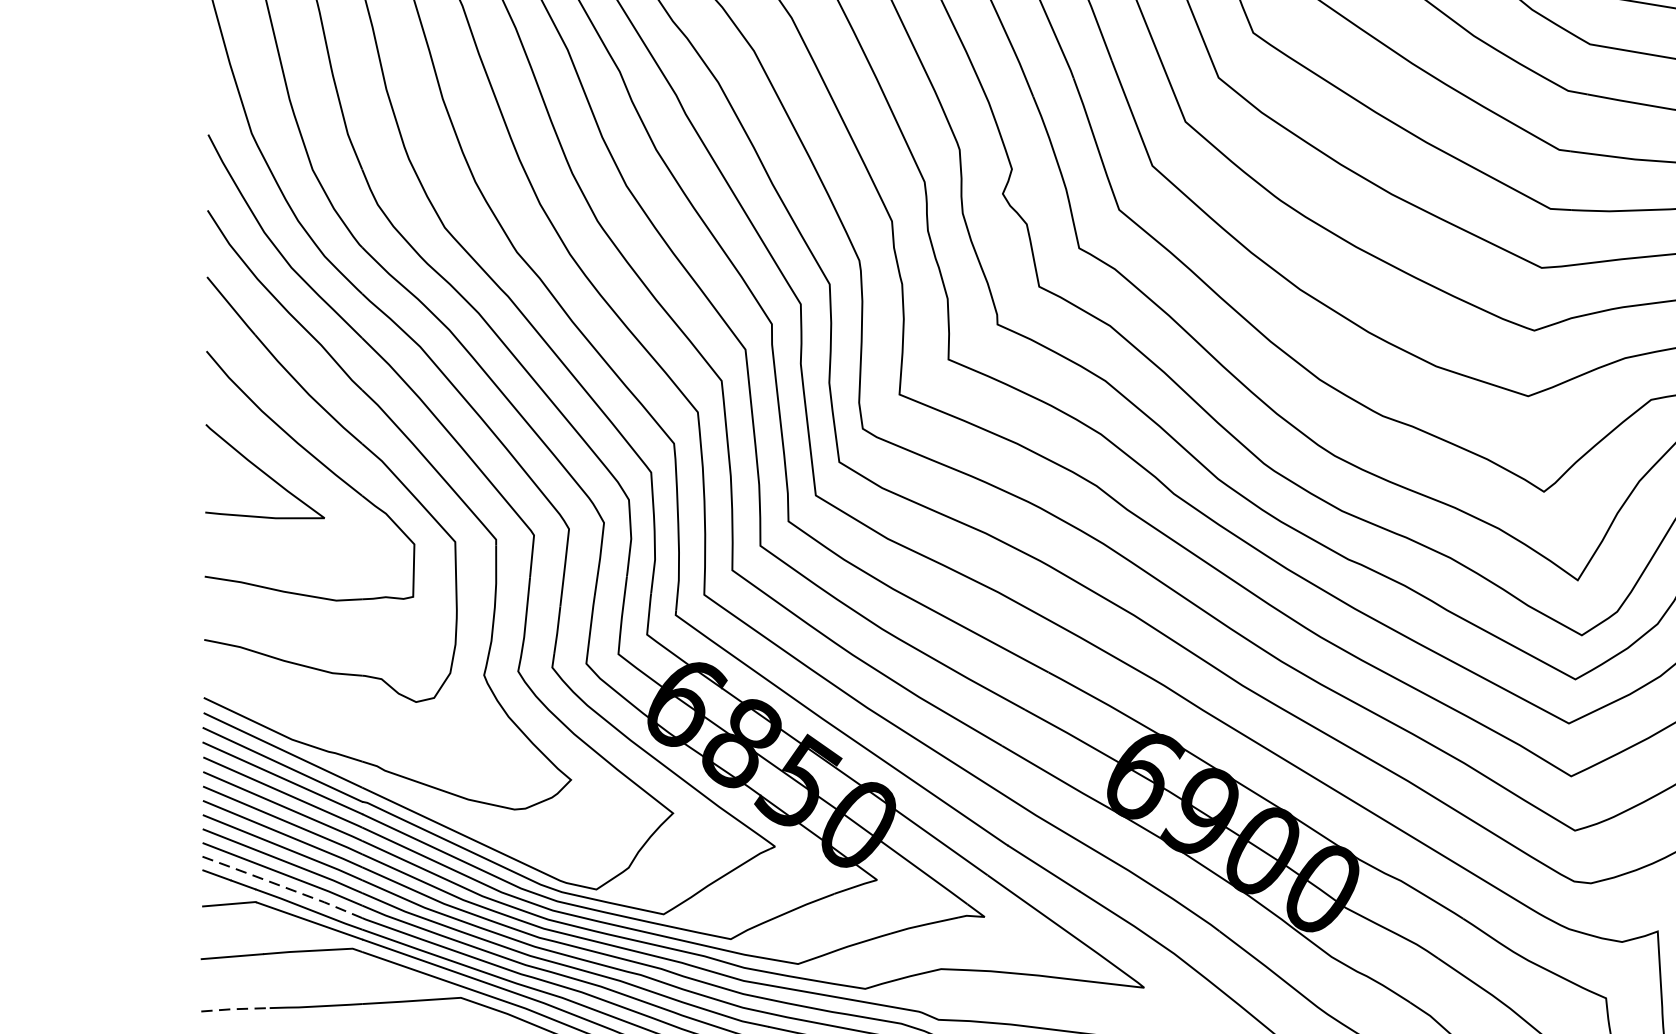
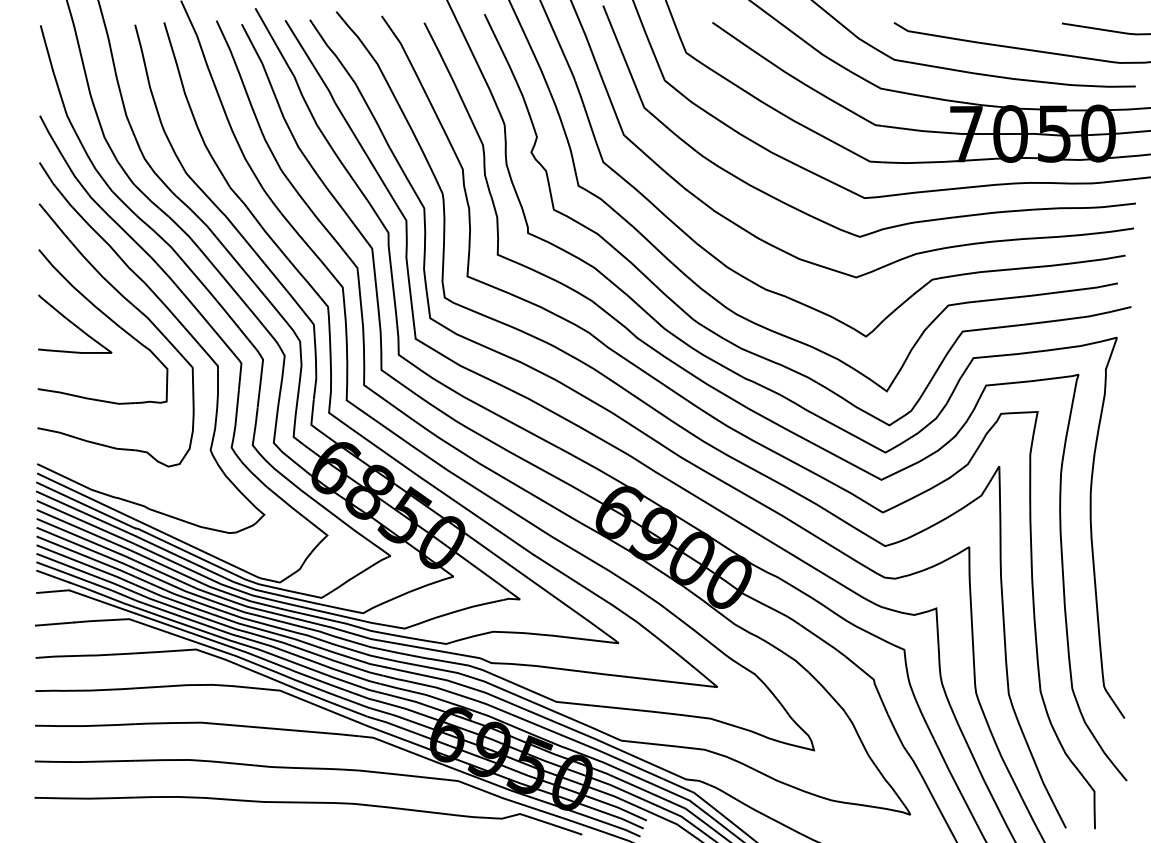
line: (281, 886) -> (85, 580), dashed -> solid
line: (235, 1009) -> (56, 656), dashed -> solid

